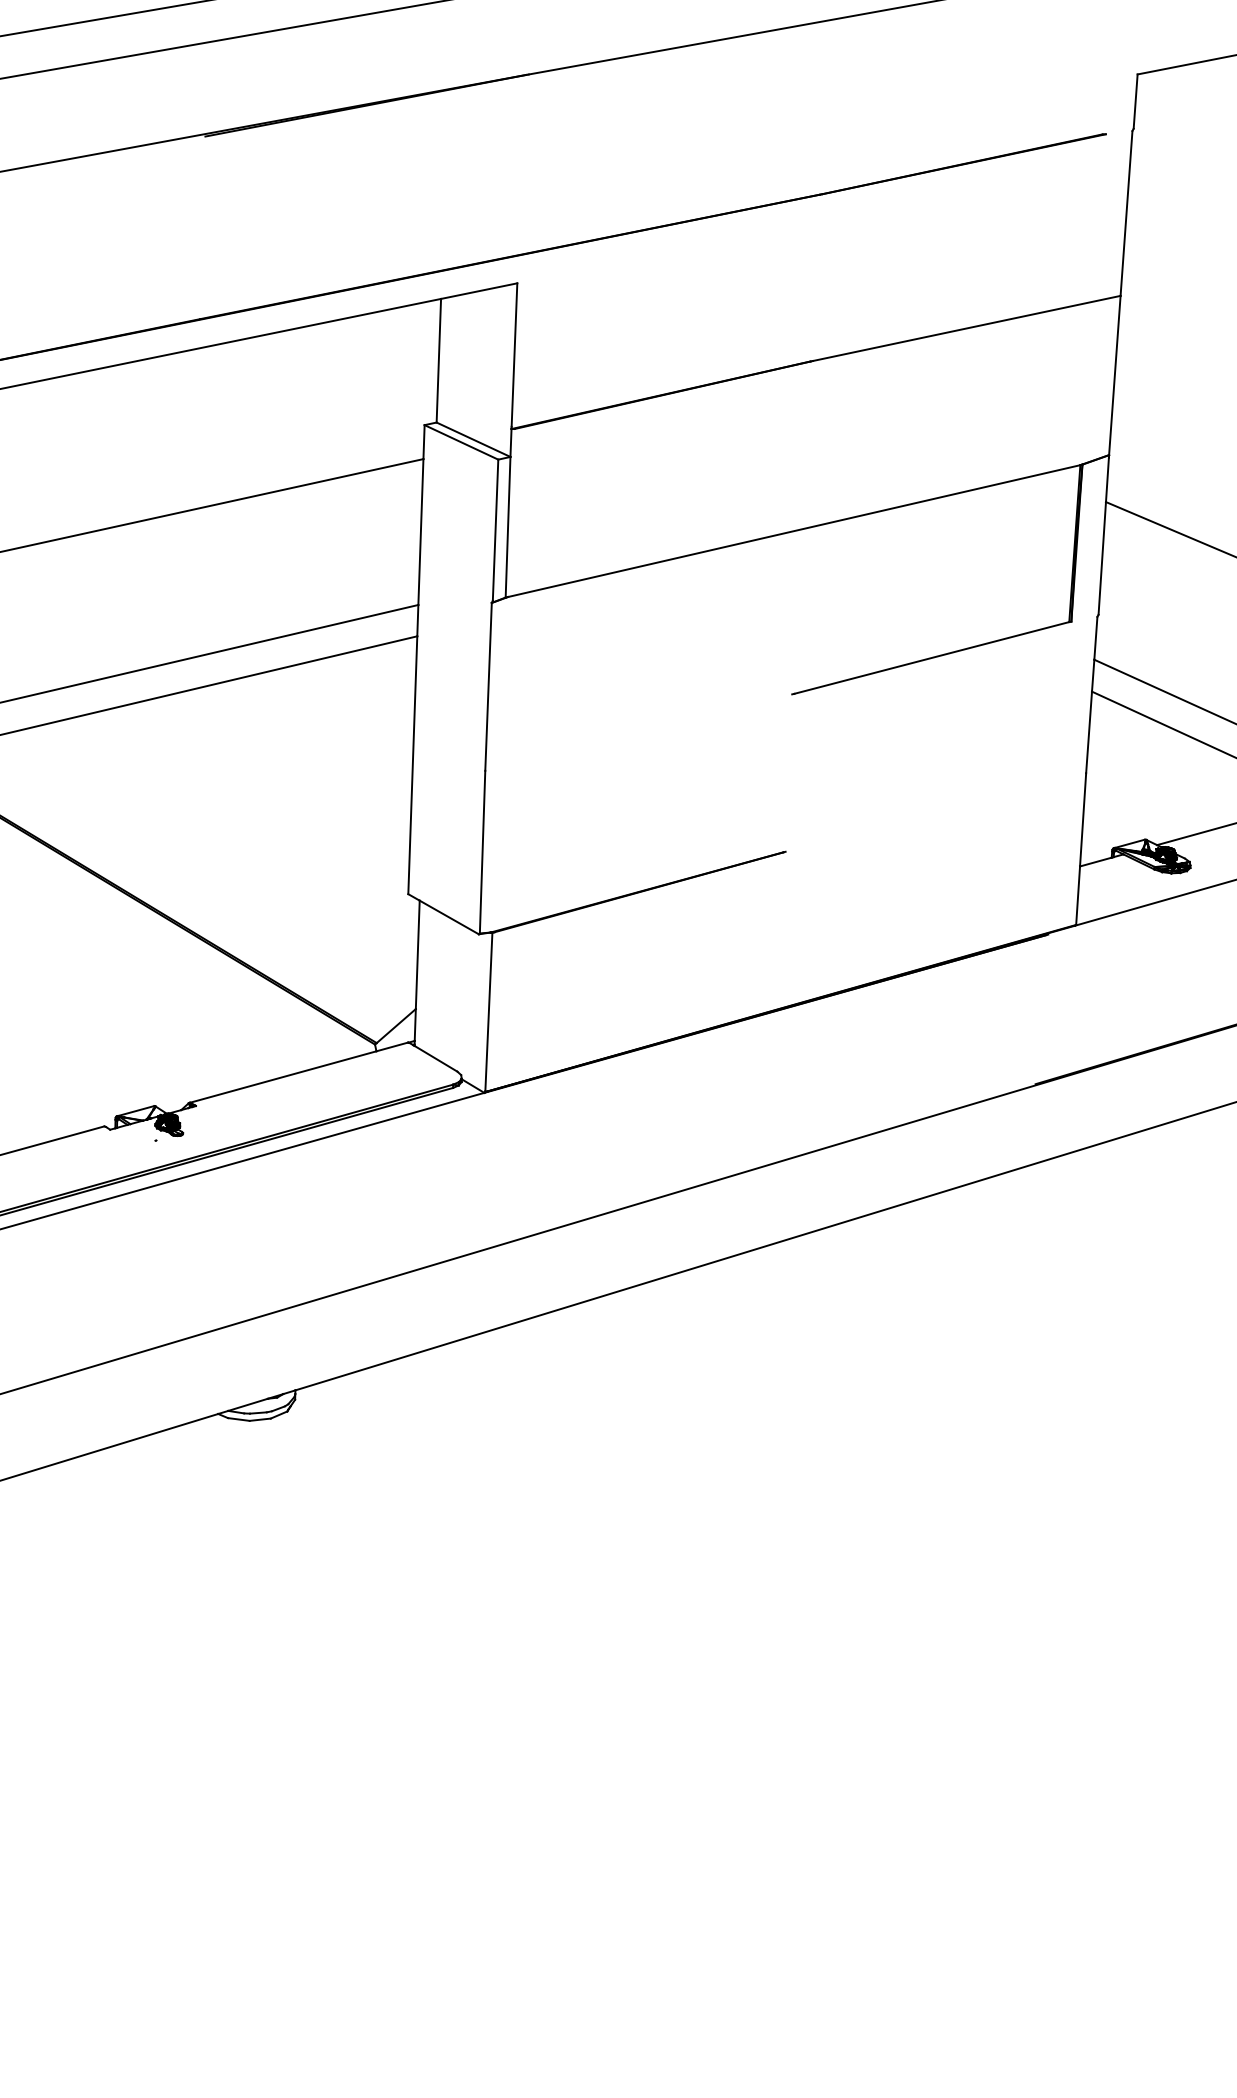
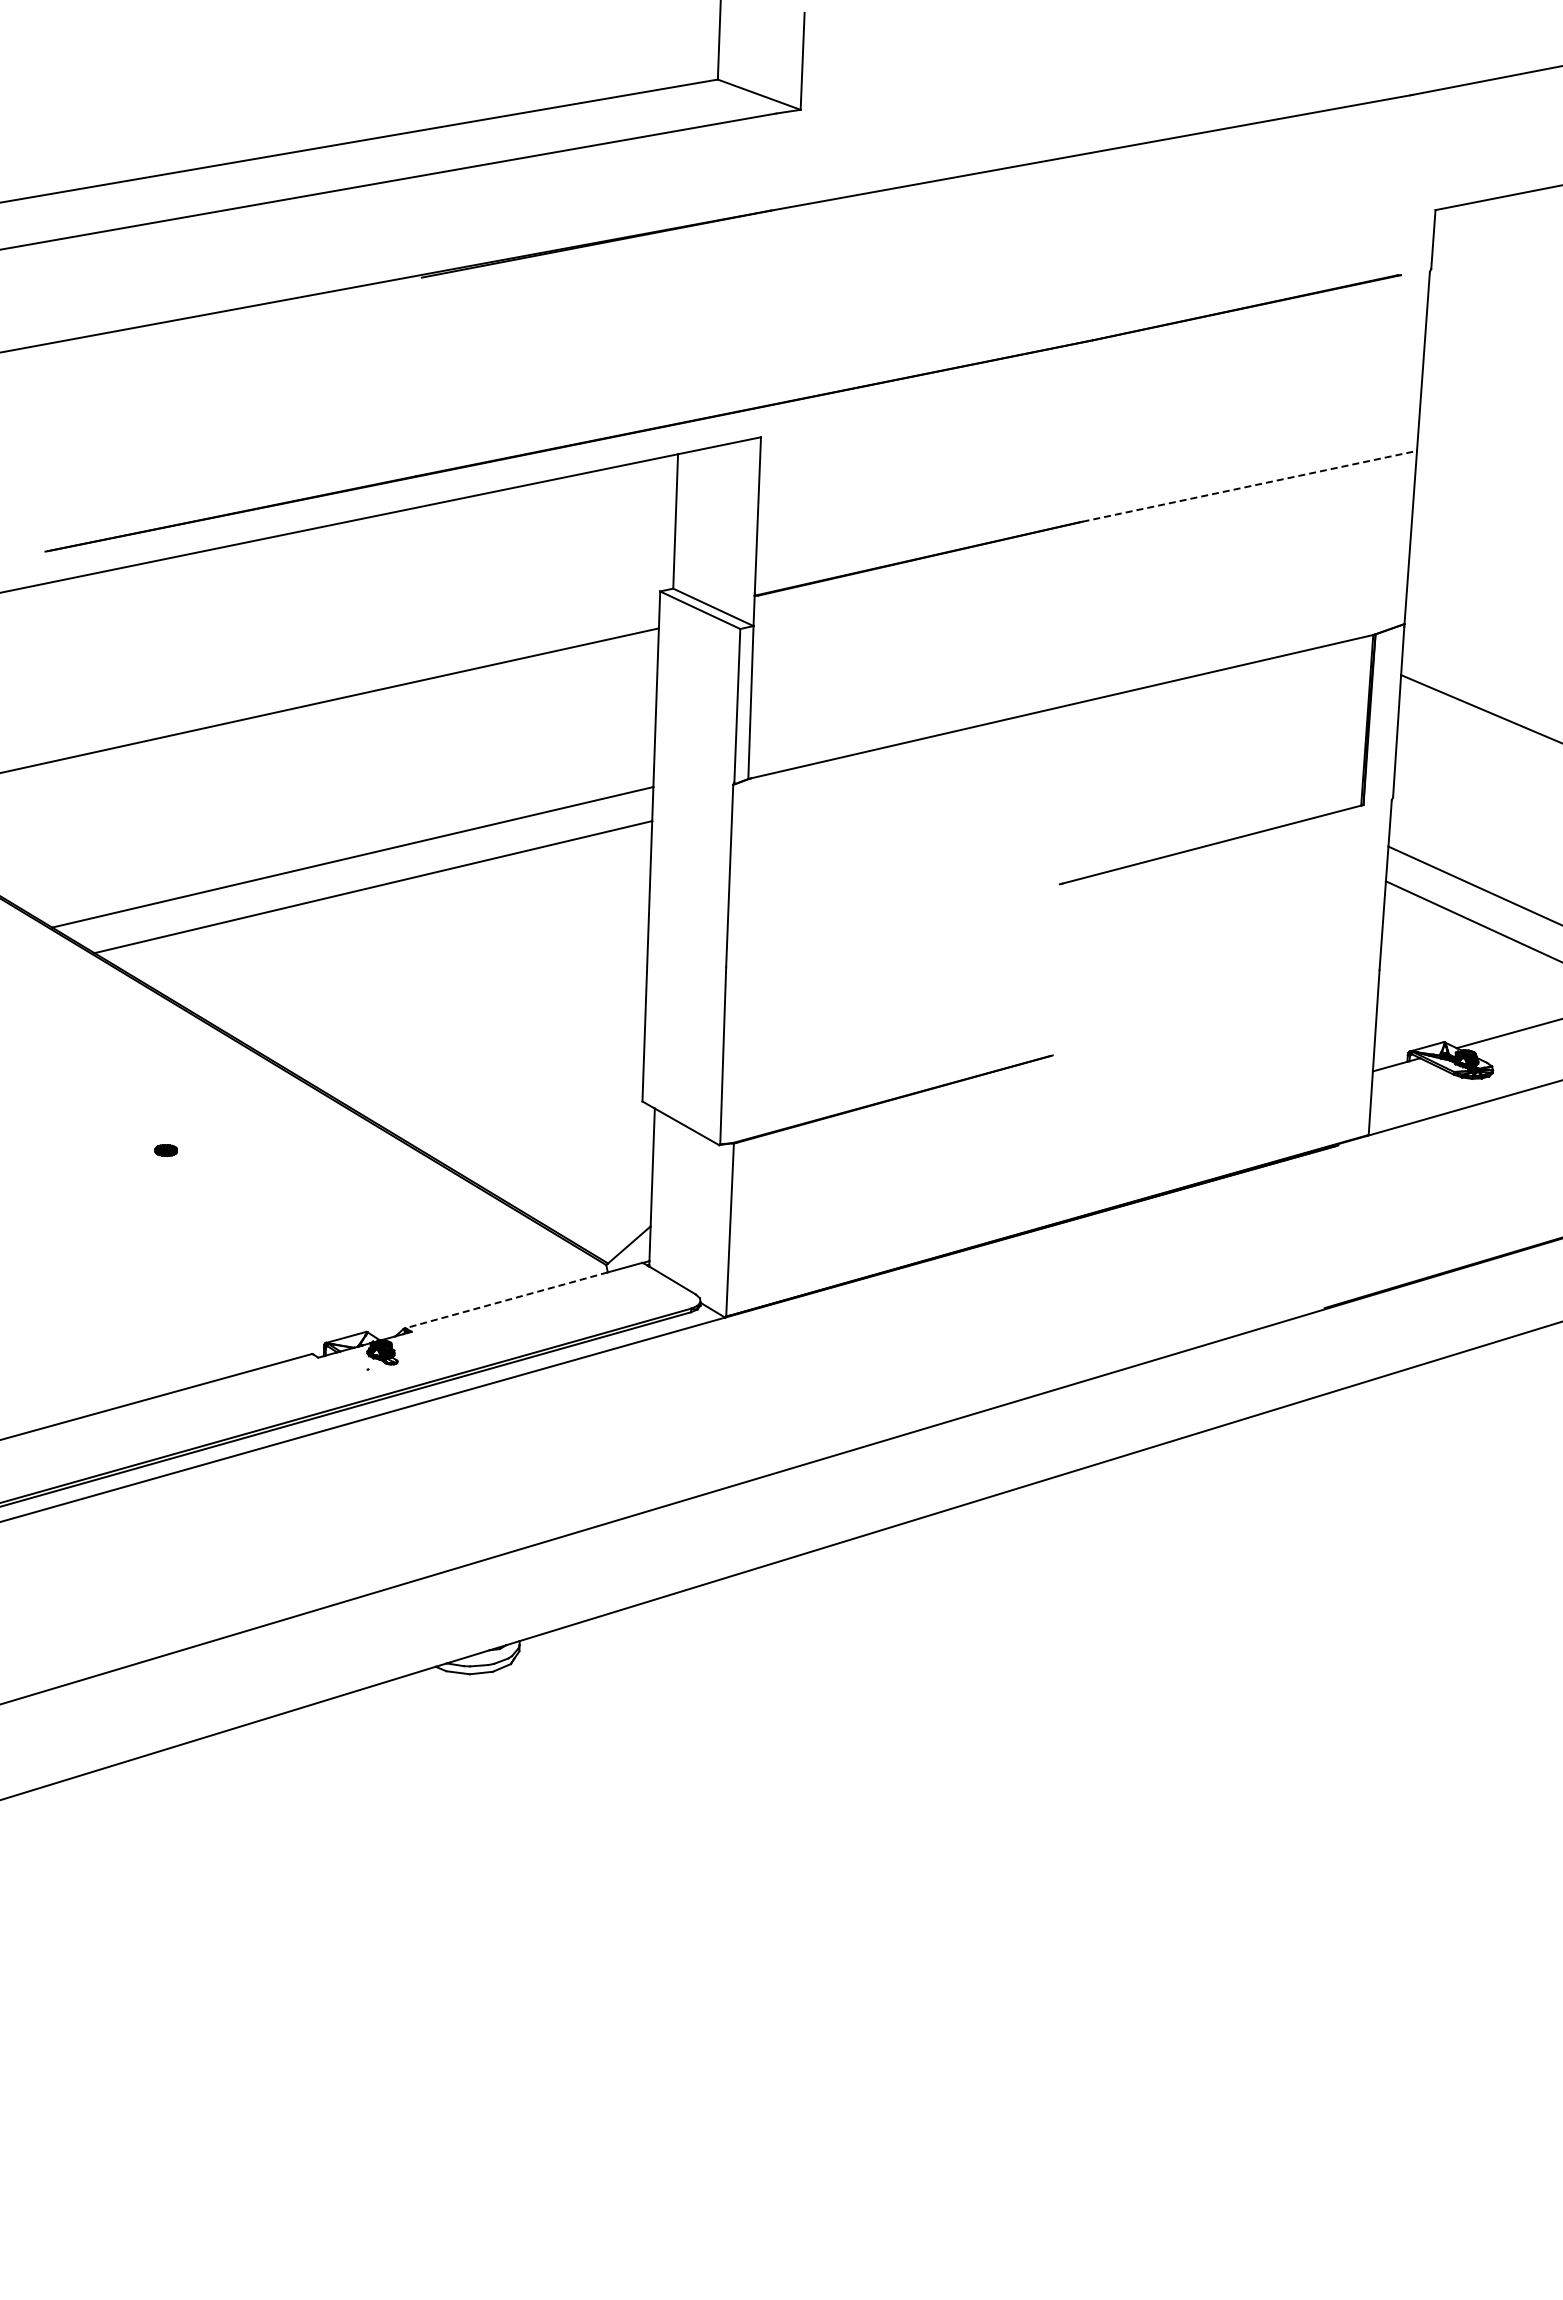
line: (966, 328) -> (1249, 486), solid -> dashed
line: (282, 1077) -> (505, 1300), solid -> dashed

